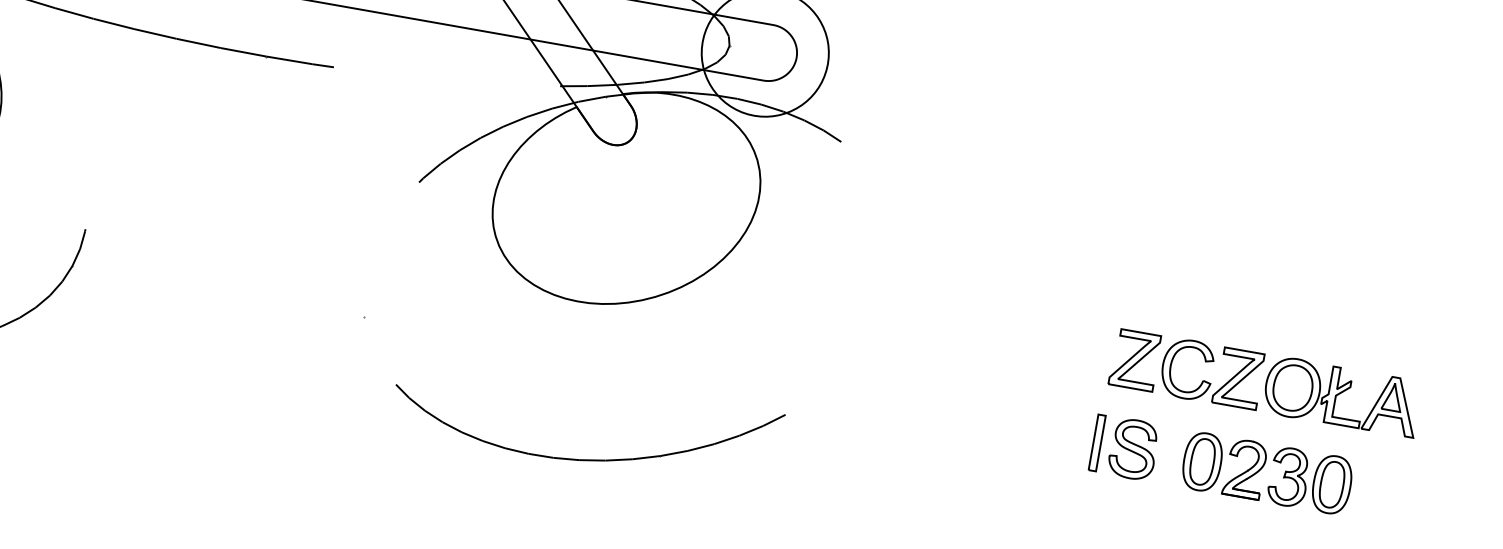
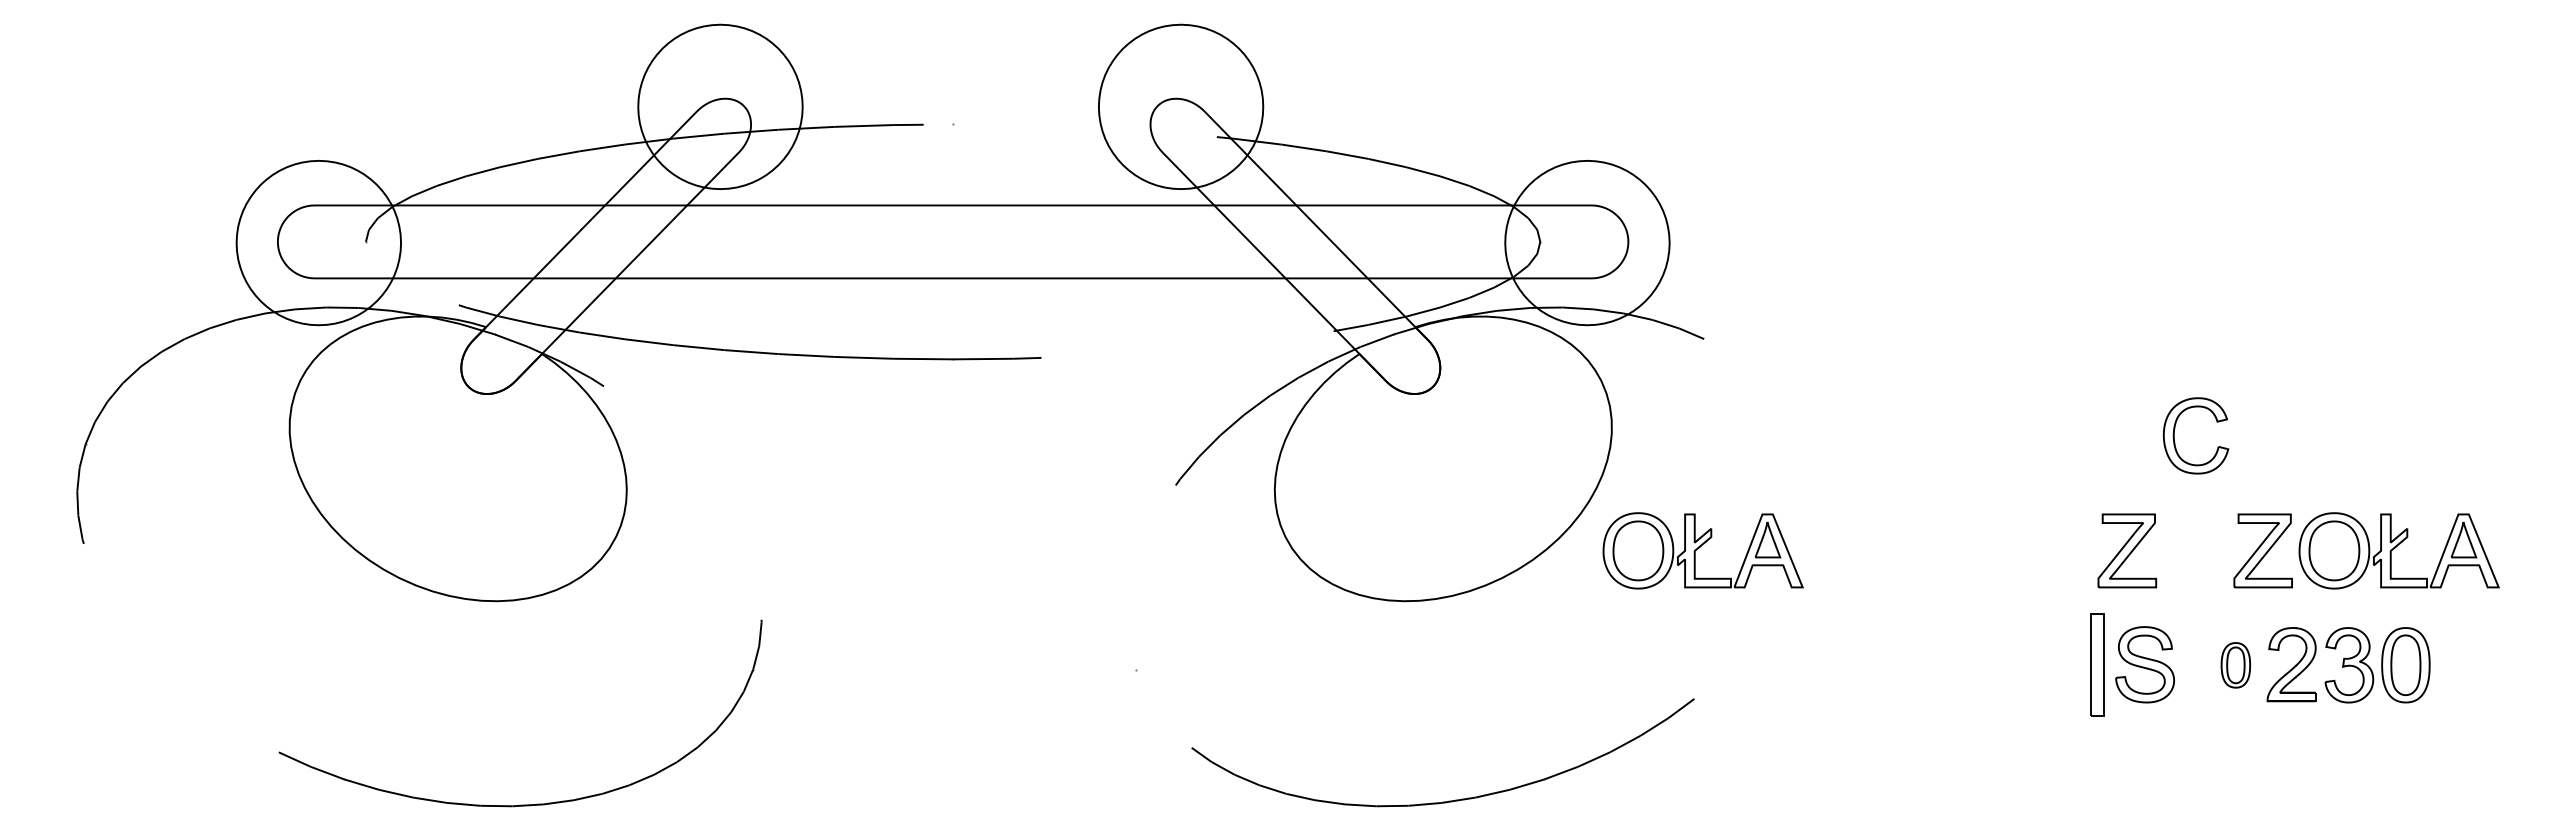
part: (811, 302) -> (1702, 550), added
part: (1172, 361) -> (2175, 429), moved
part: (1097, 442) -> (2097, 664), size x1.4
part: (1202, 462) -> (2235, 665), size x0.6

